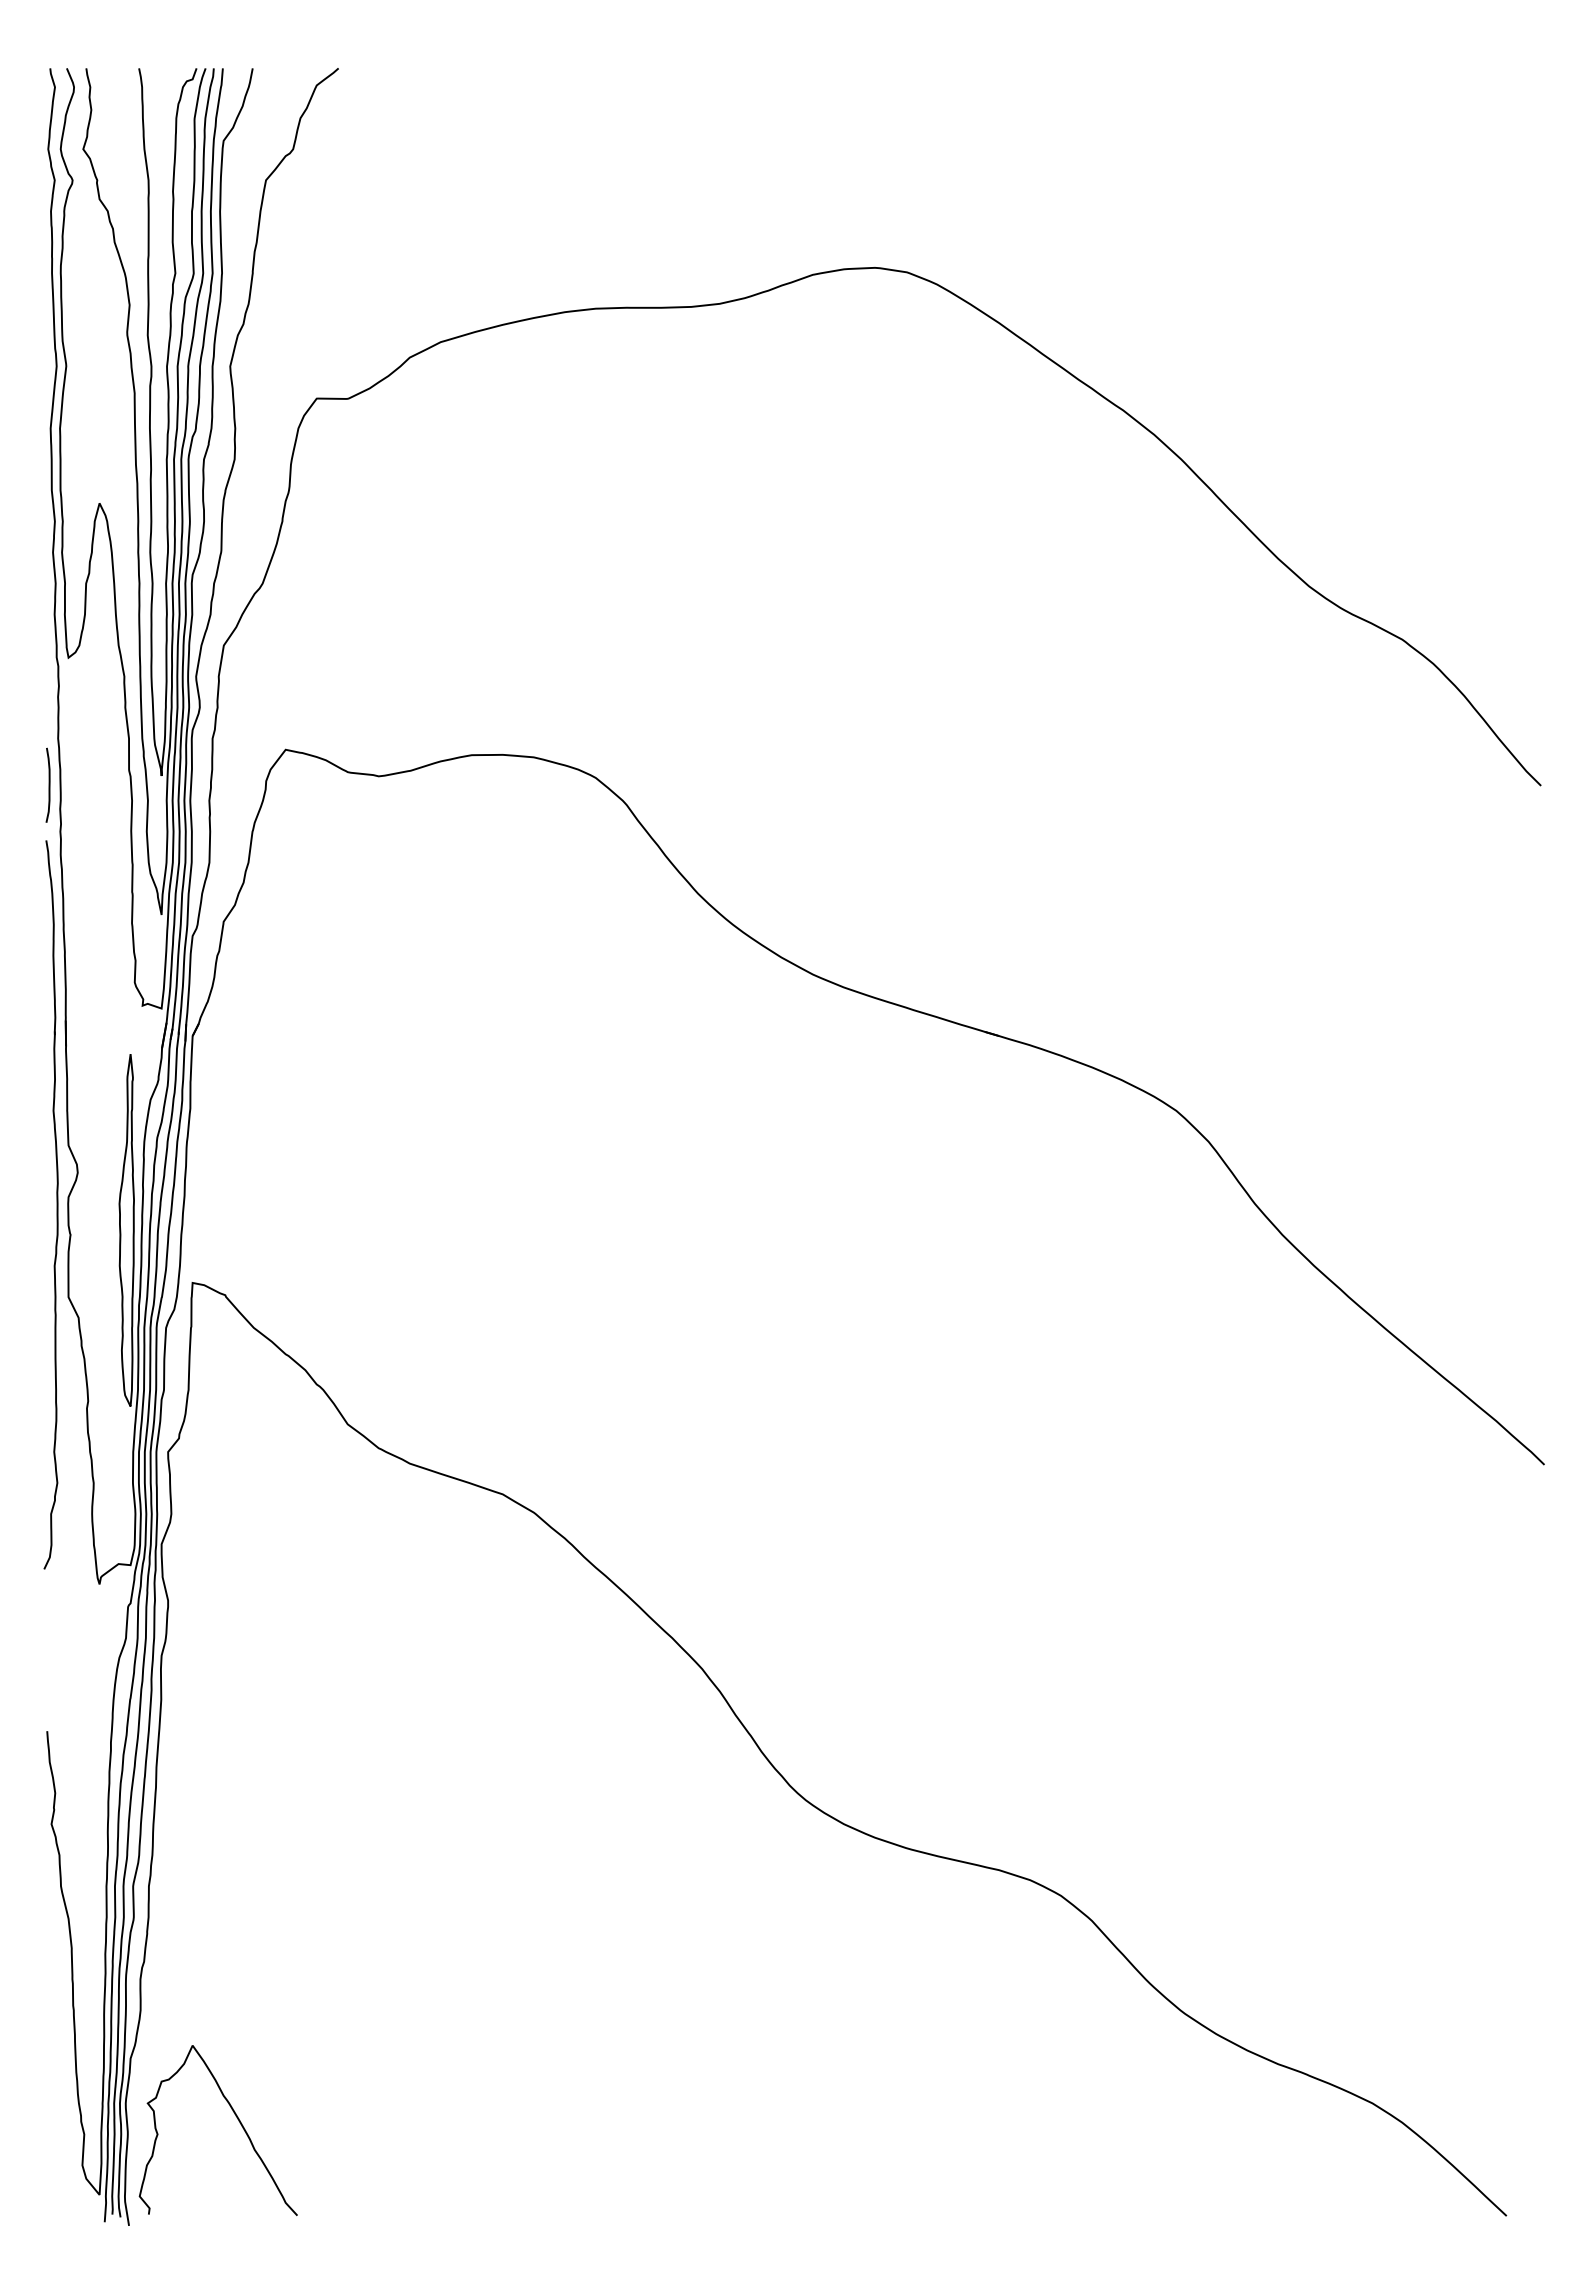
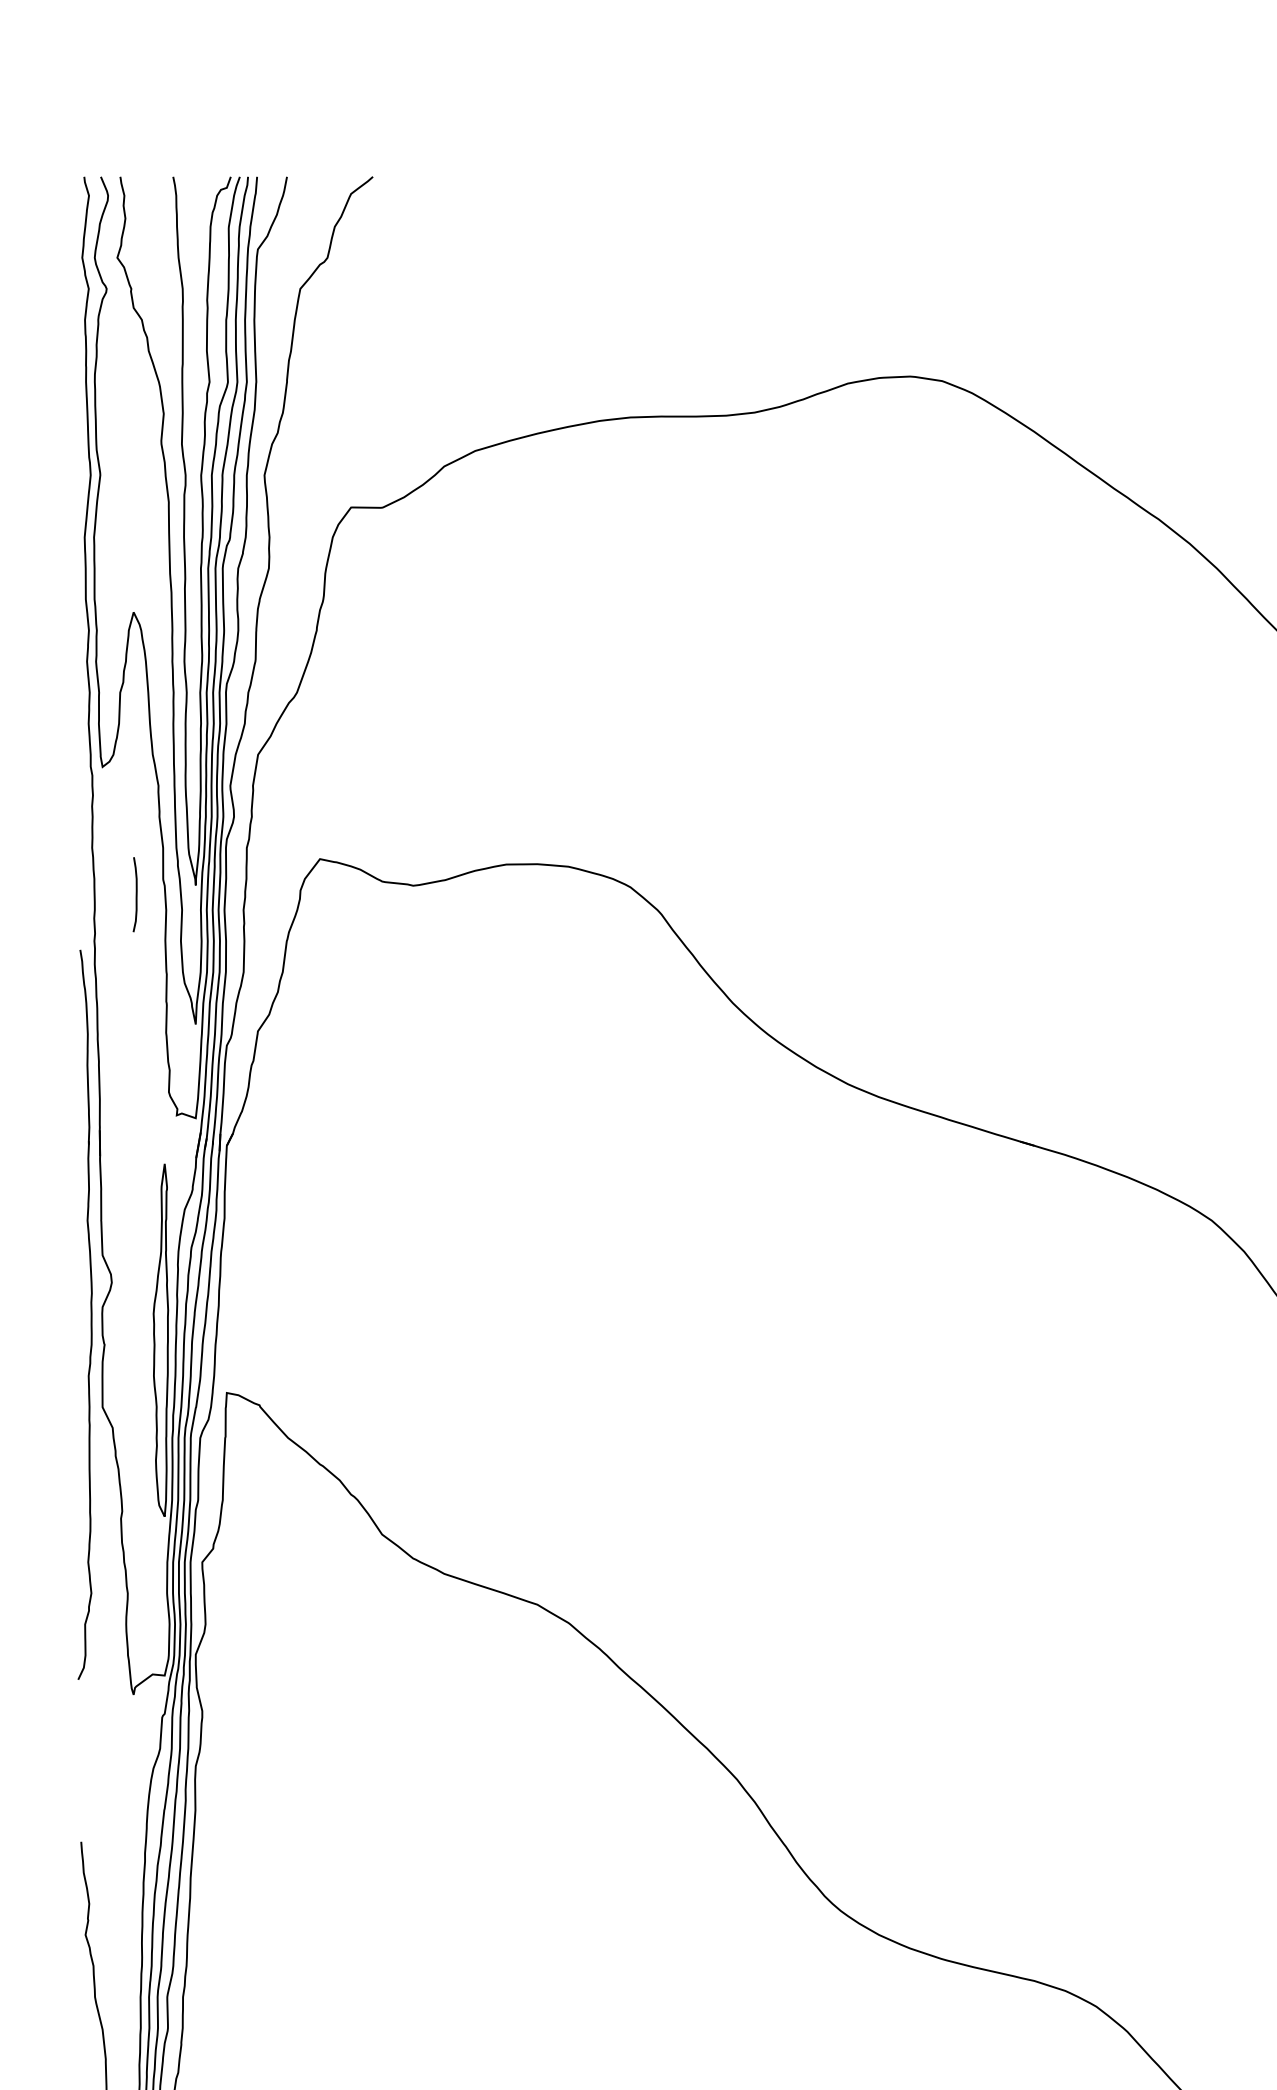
curve: (48, 784) -> (135, 893), moved

